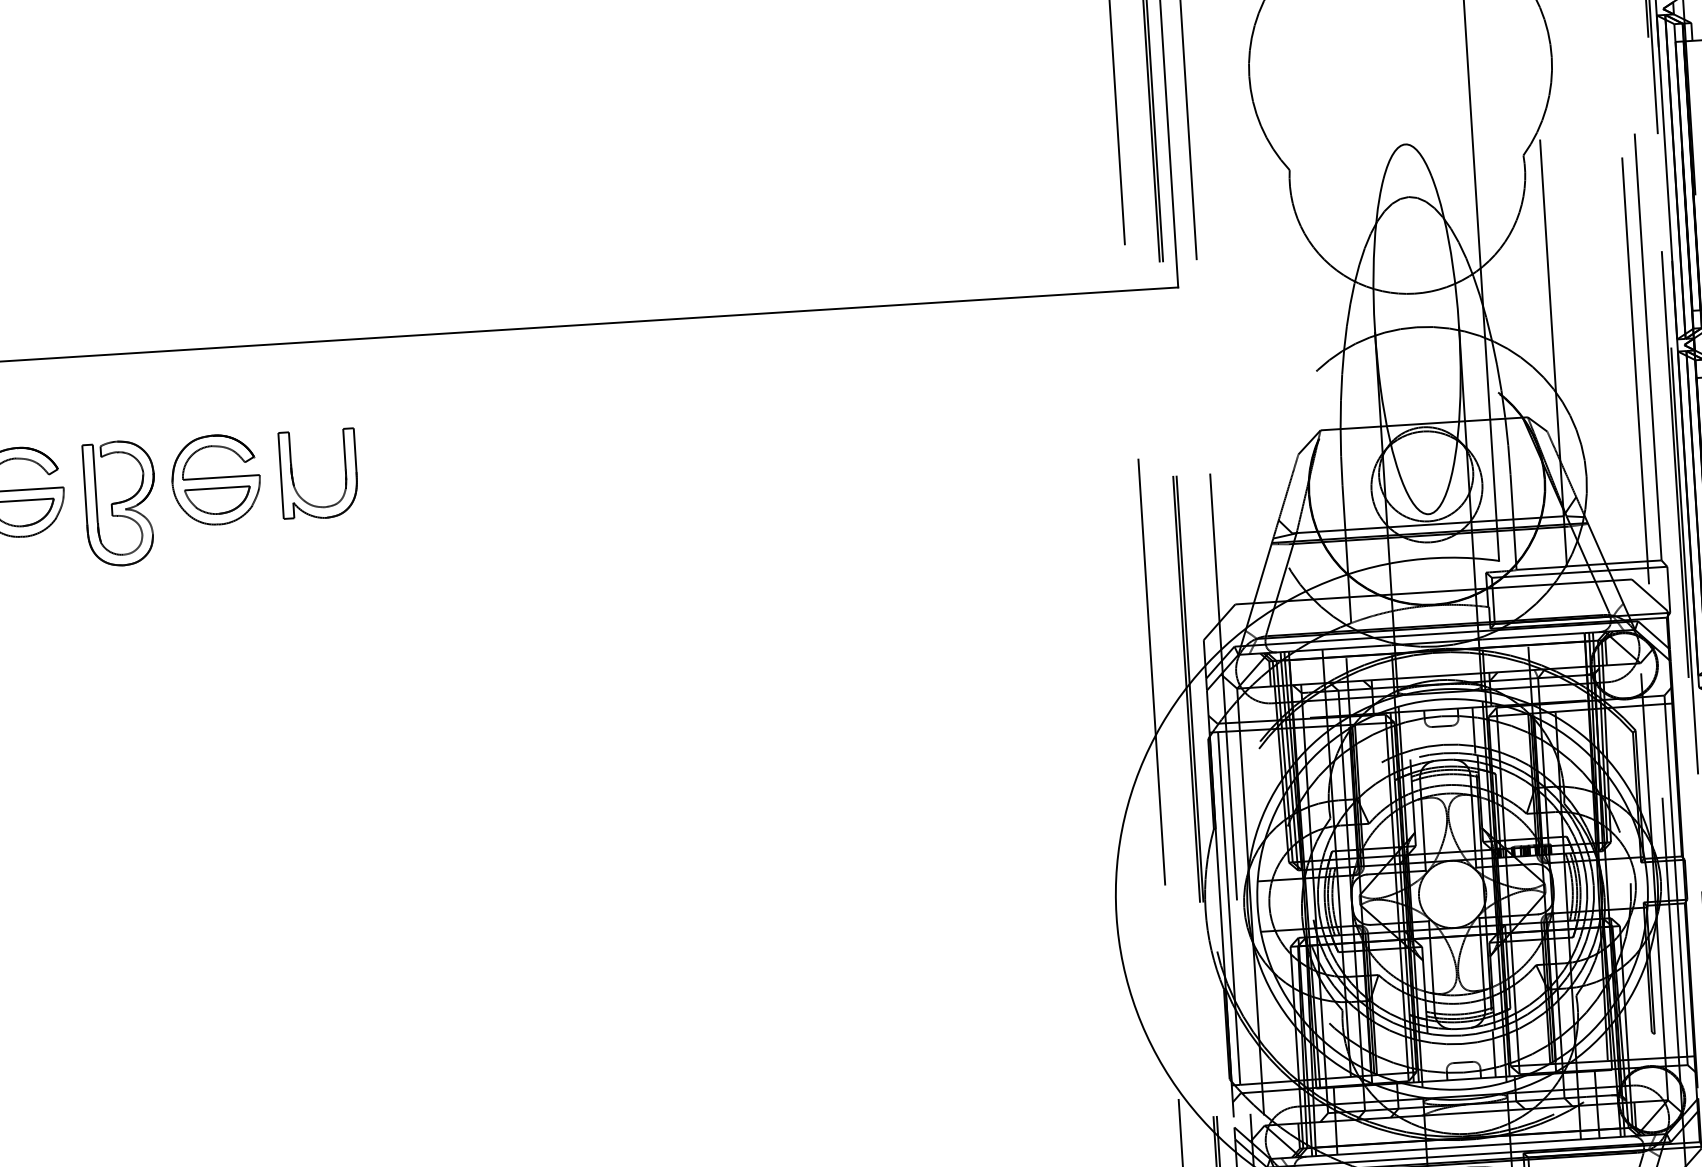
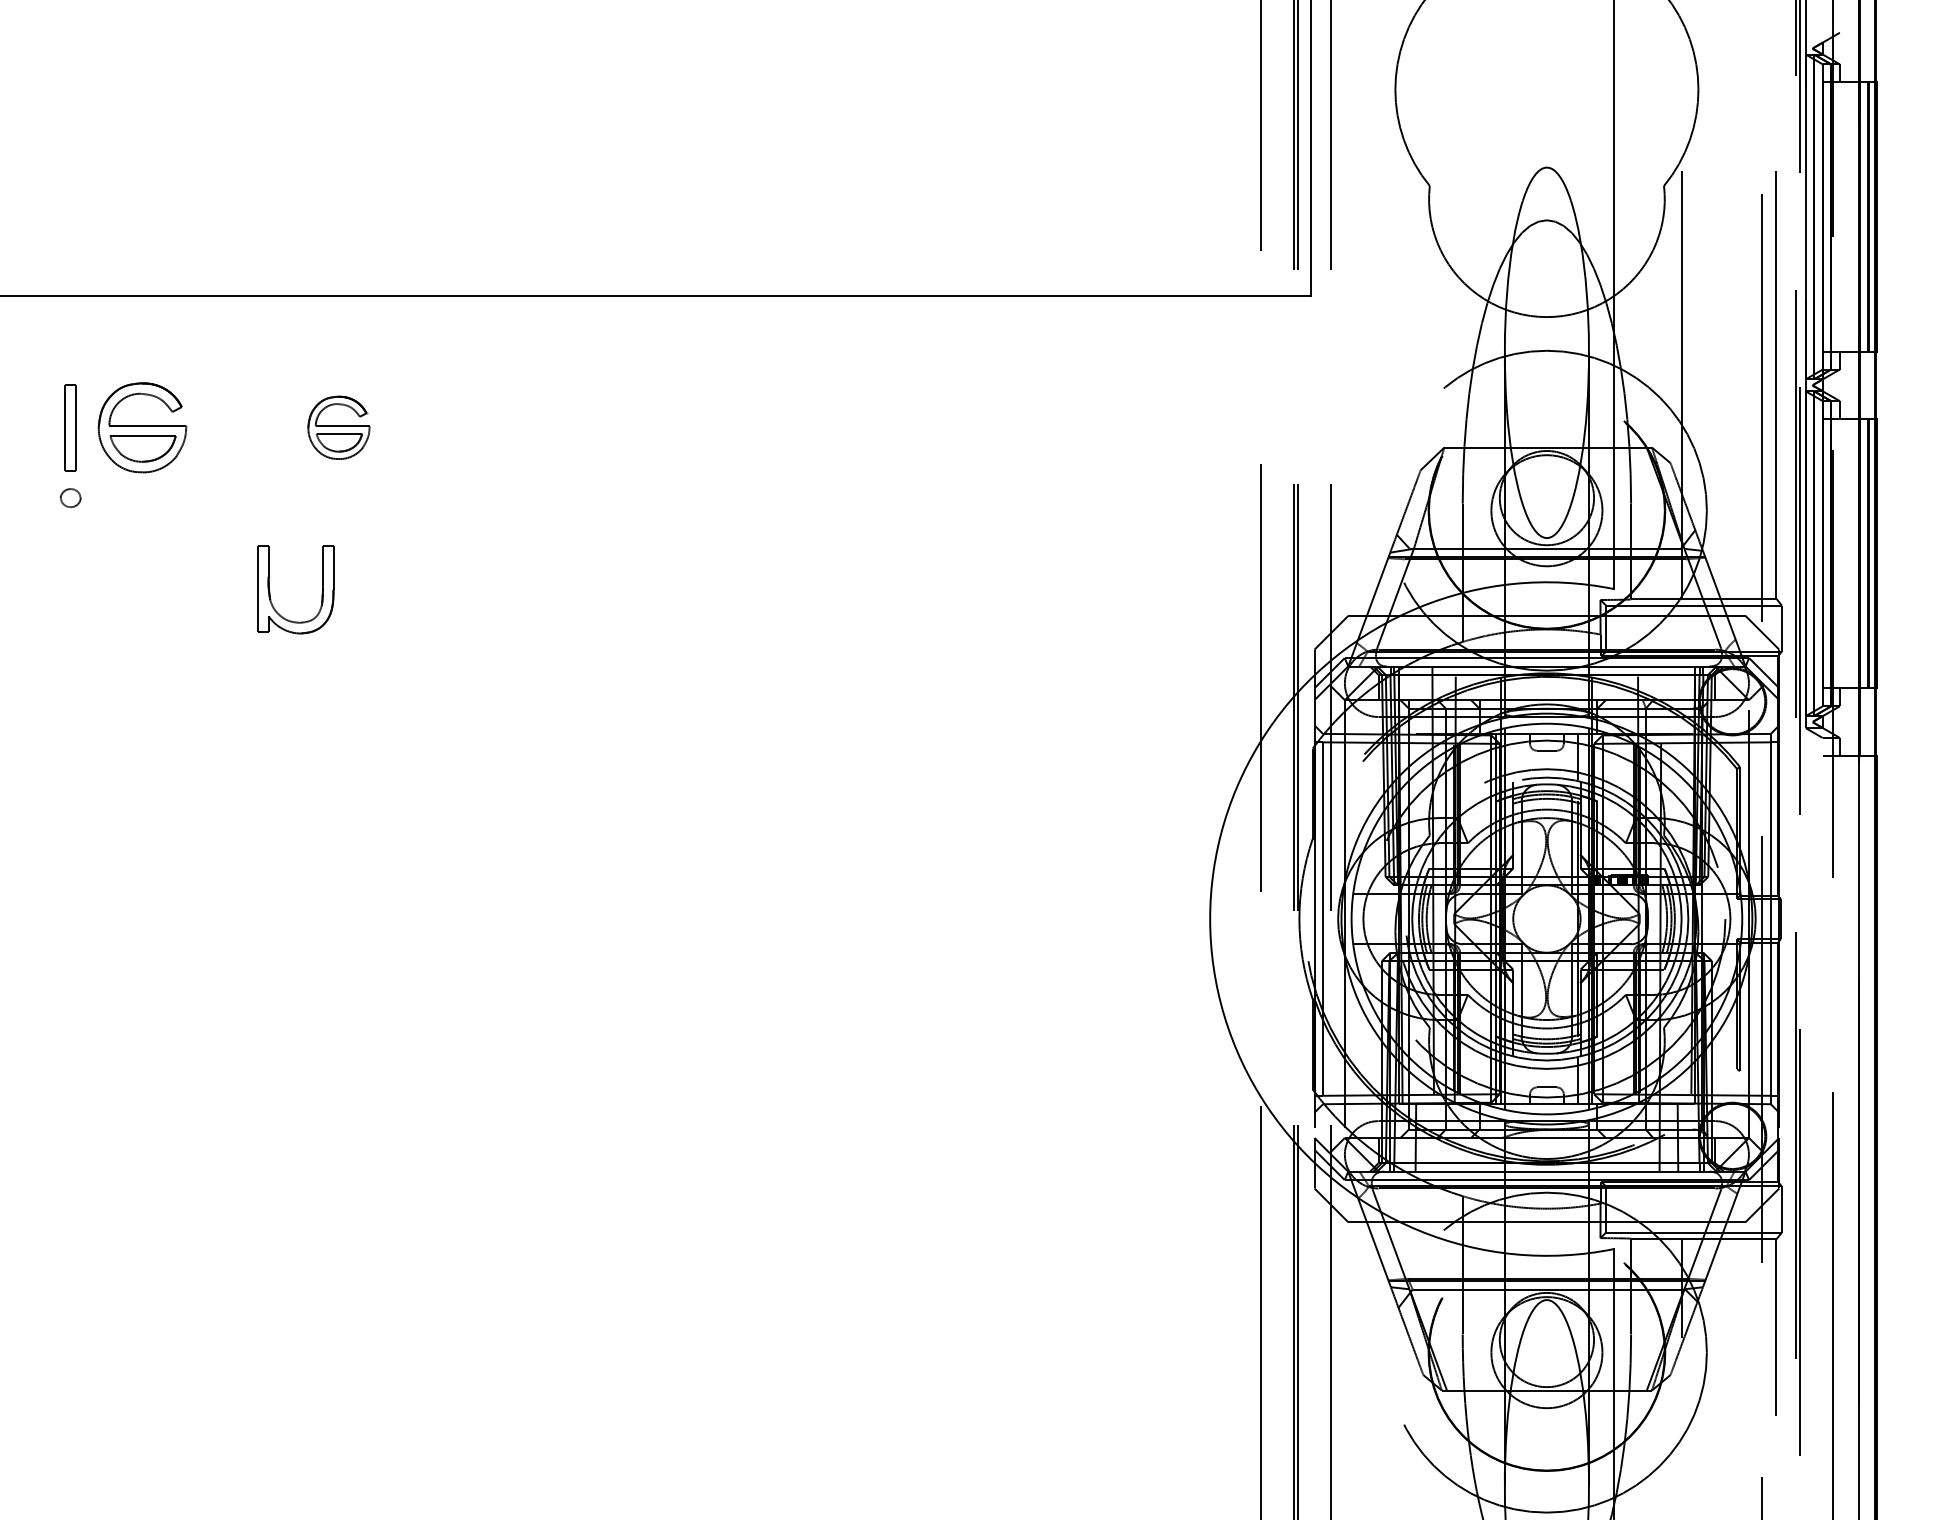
part: (293, 477) -> (270, 591), moved
part: (215, 479) -> (338, 427), size x0.7
part: (120, 503) -> (241, 445), removed

